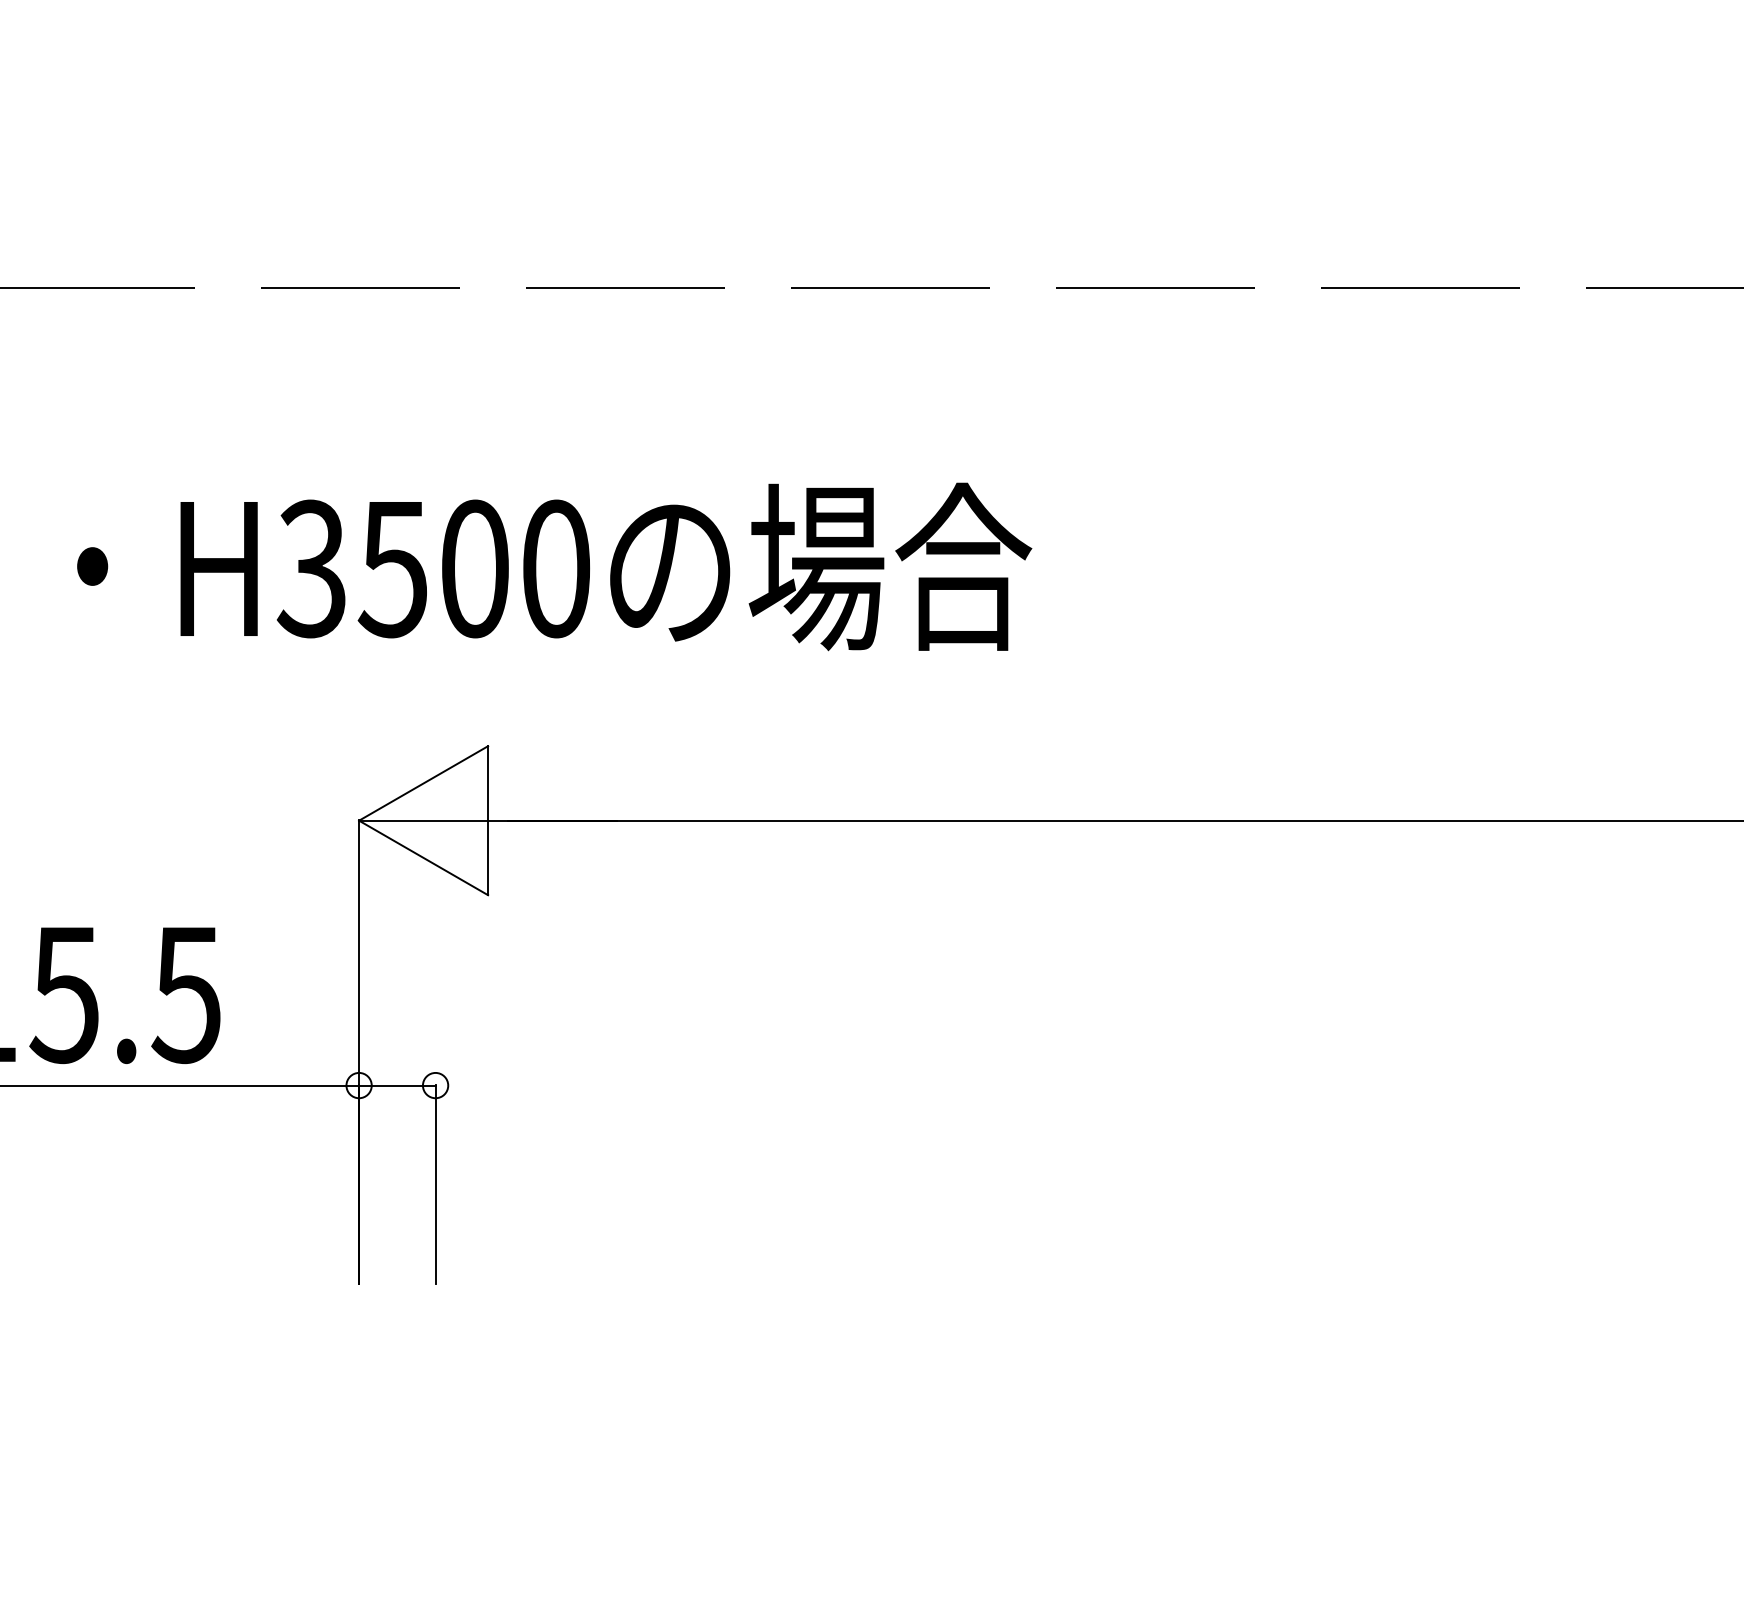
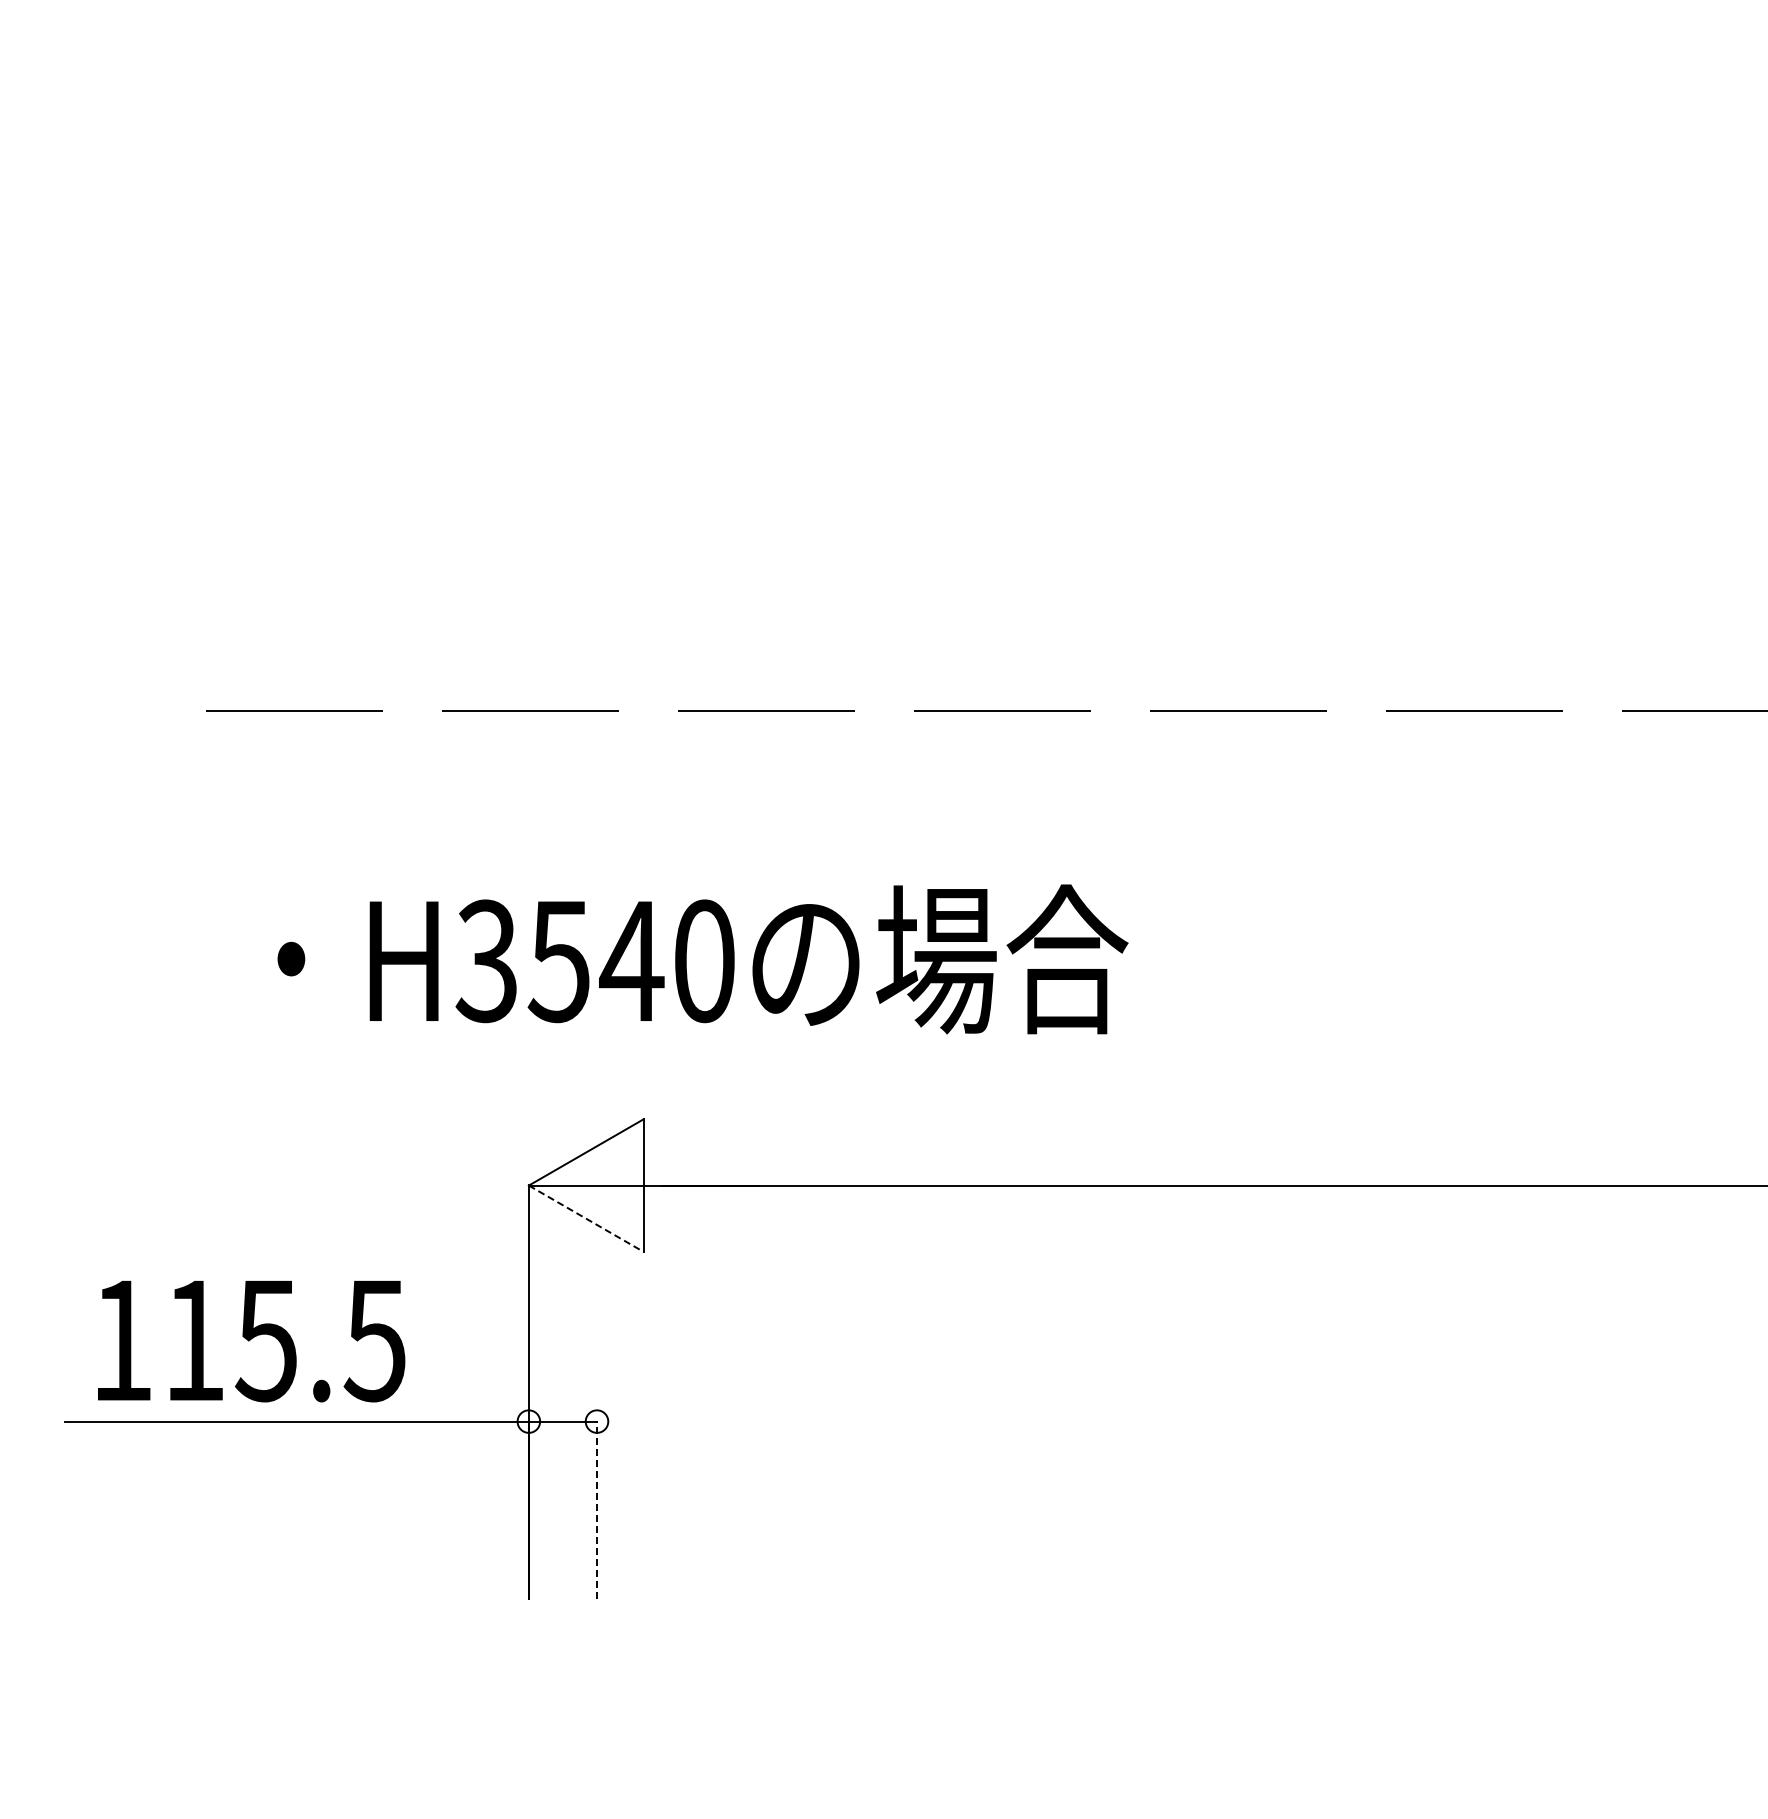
text: (474, 569) -> (631, 961), H3500 -> H3540
line: (423, 858) -> (586, 1219), solid -> dashed
line: (436, 1184) -> (597, 1509), solid -> dashed

